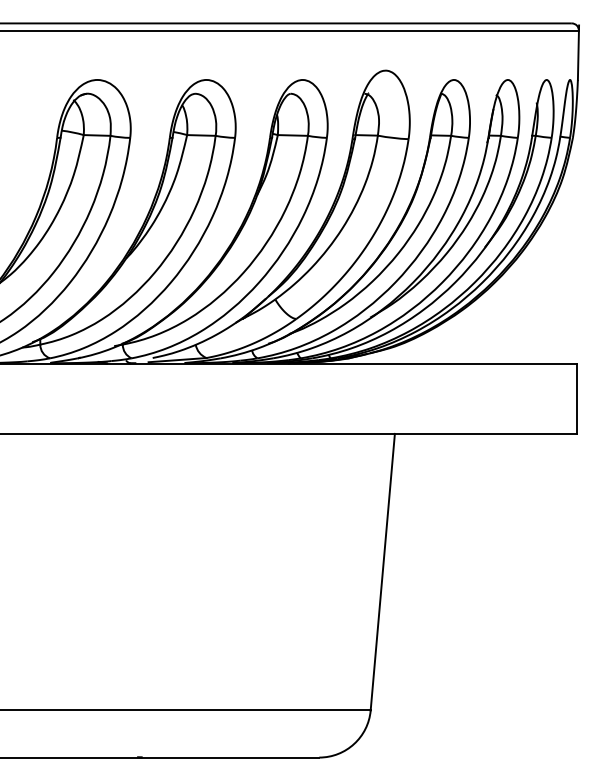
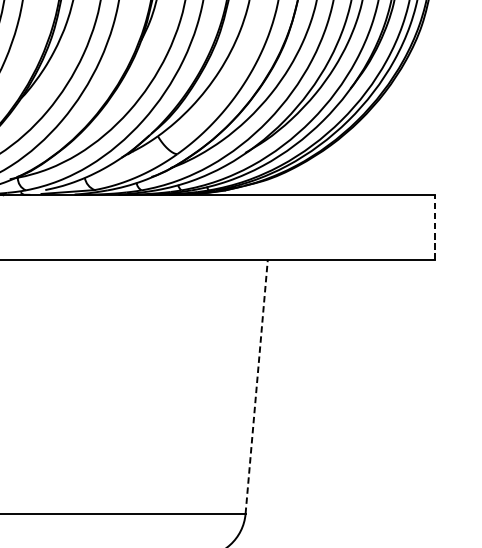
line: (576, 398) -> (434, 227), solid -> dashed
line: (382, 572) -> (256, 387), solid -> dashed

